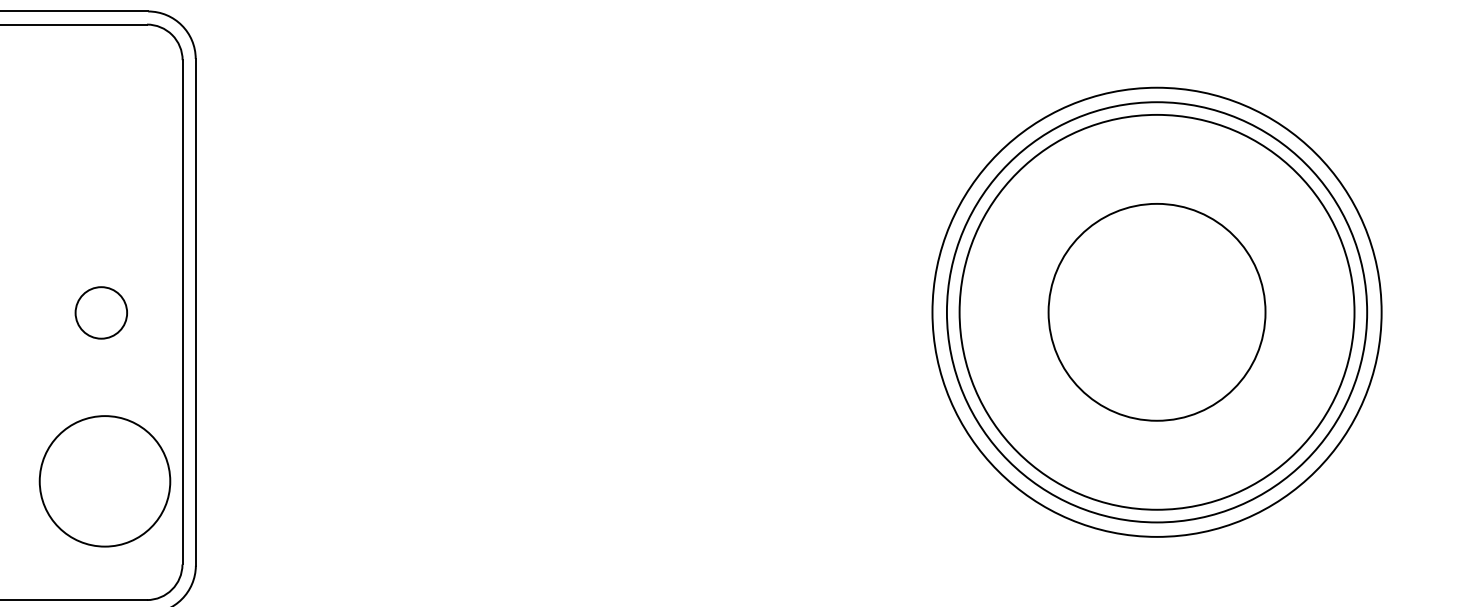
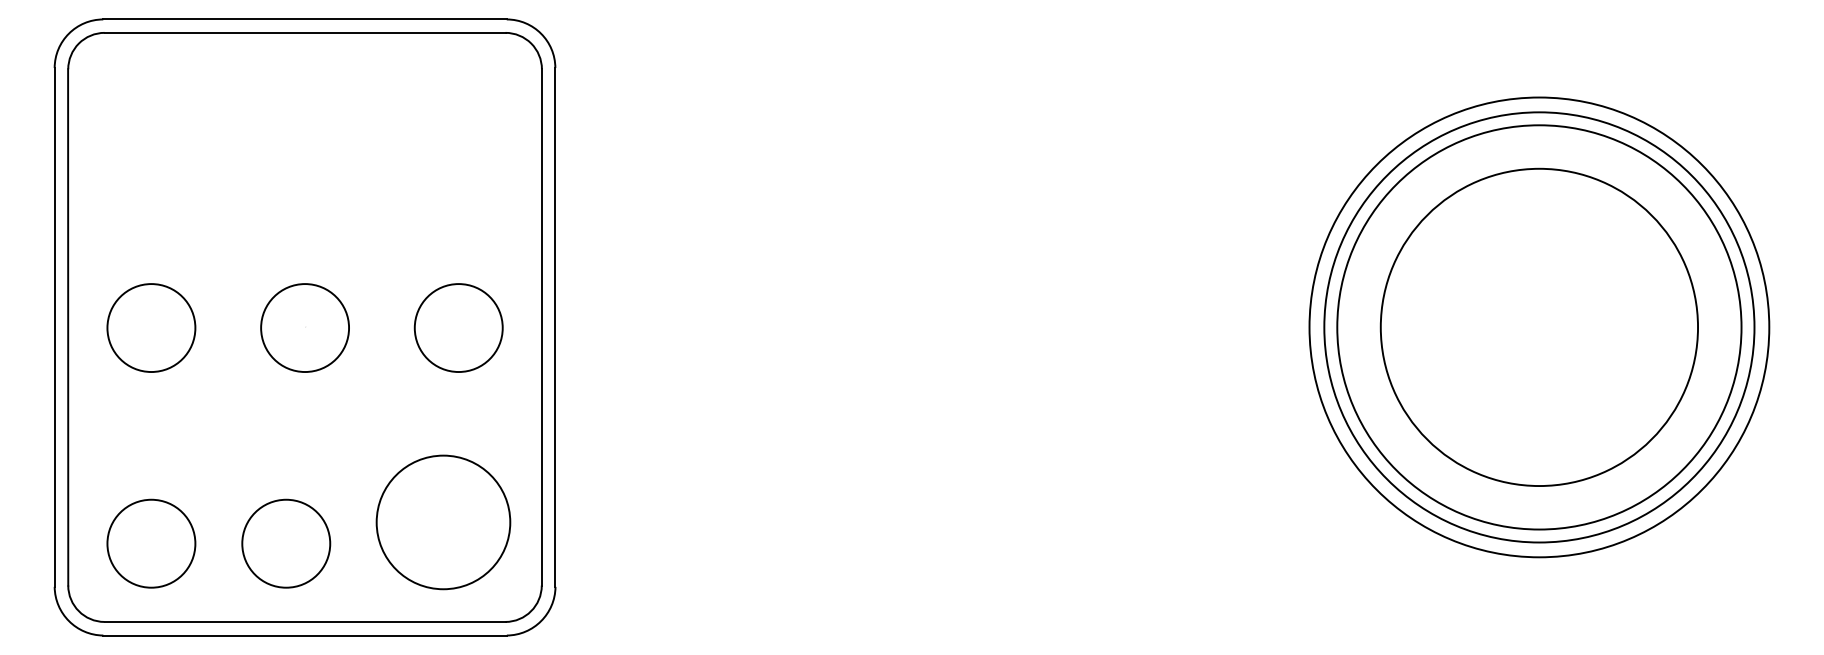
circle: (1157, 312) -> (1539, 327), size x1.43
circle: (101, 313) -> (458, 328), size x1.67
circle: (105, 481) -> (443, 522), moved

